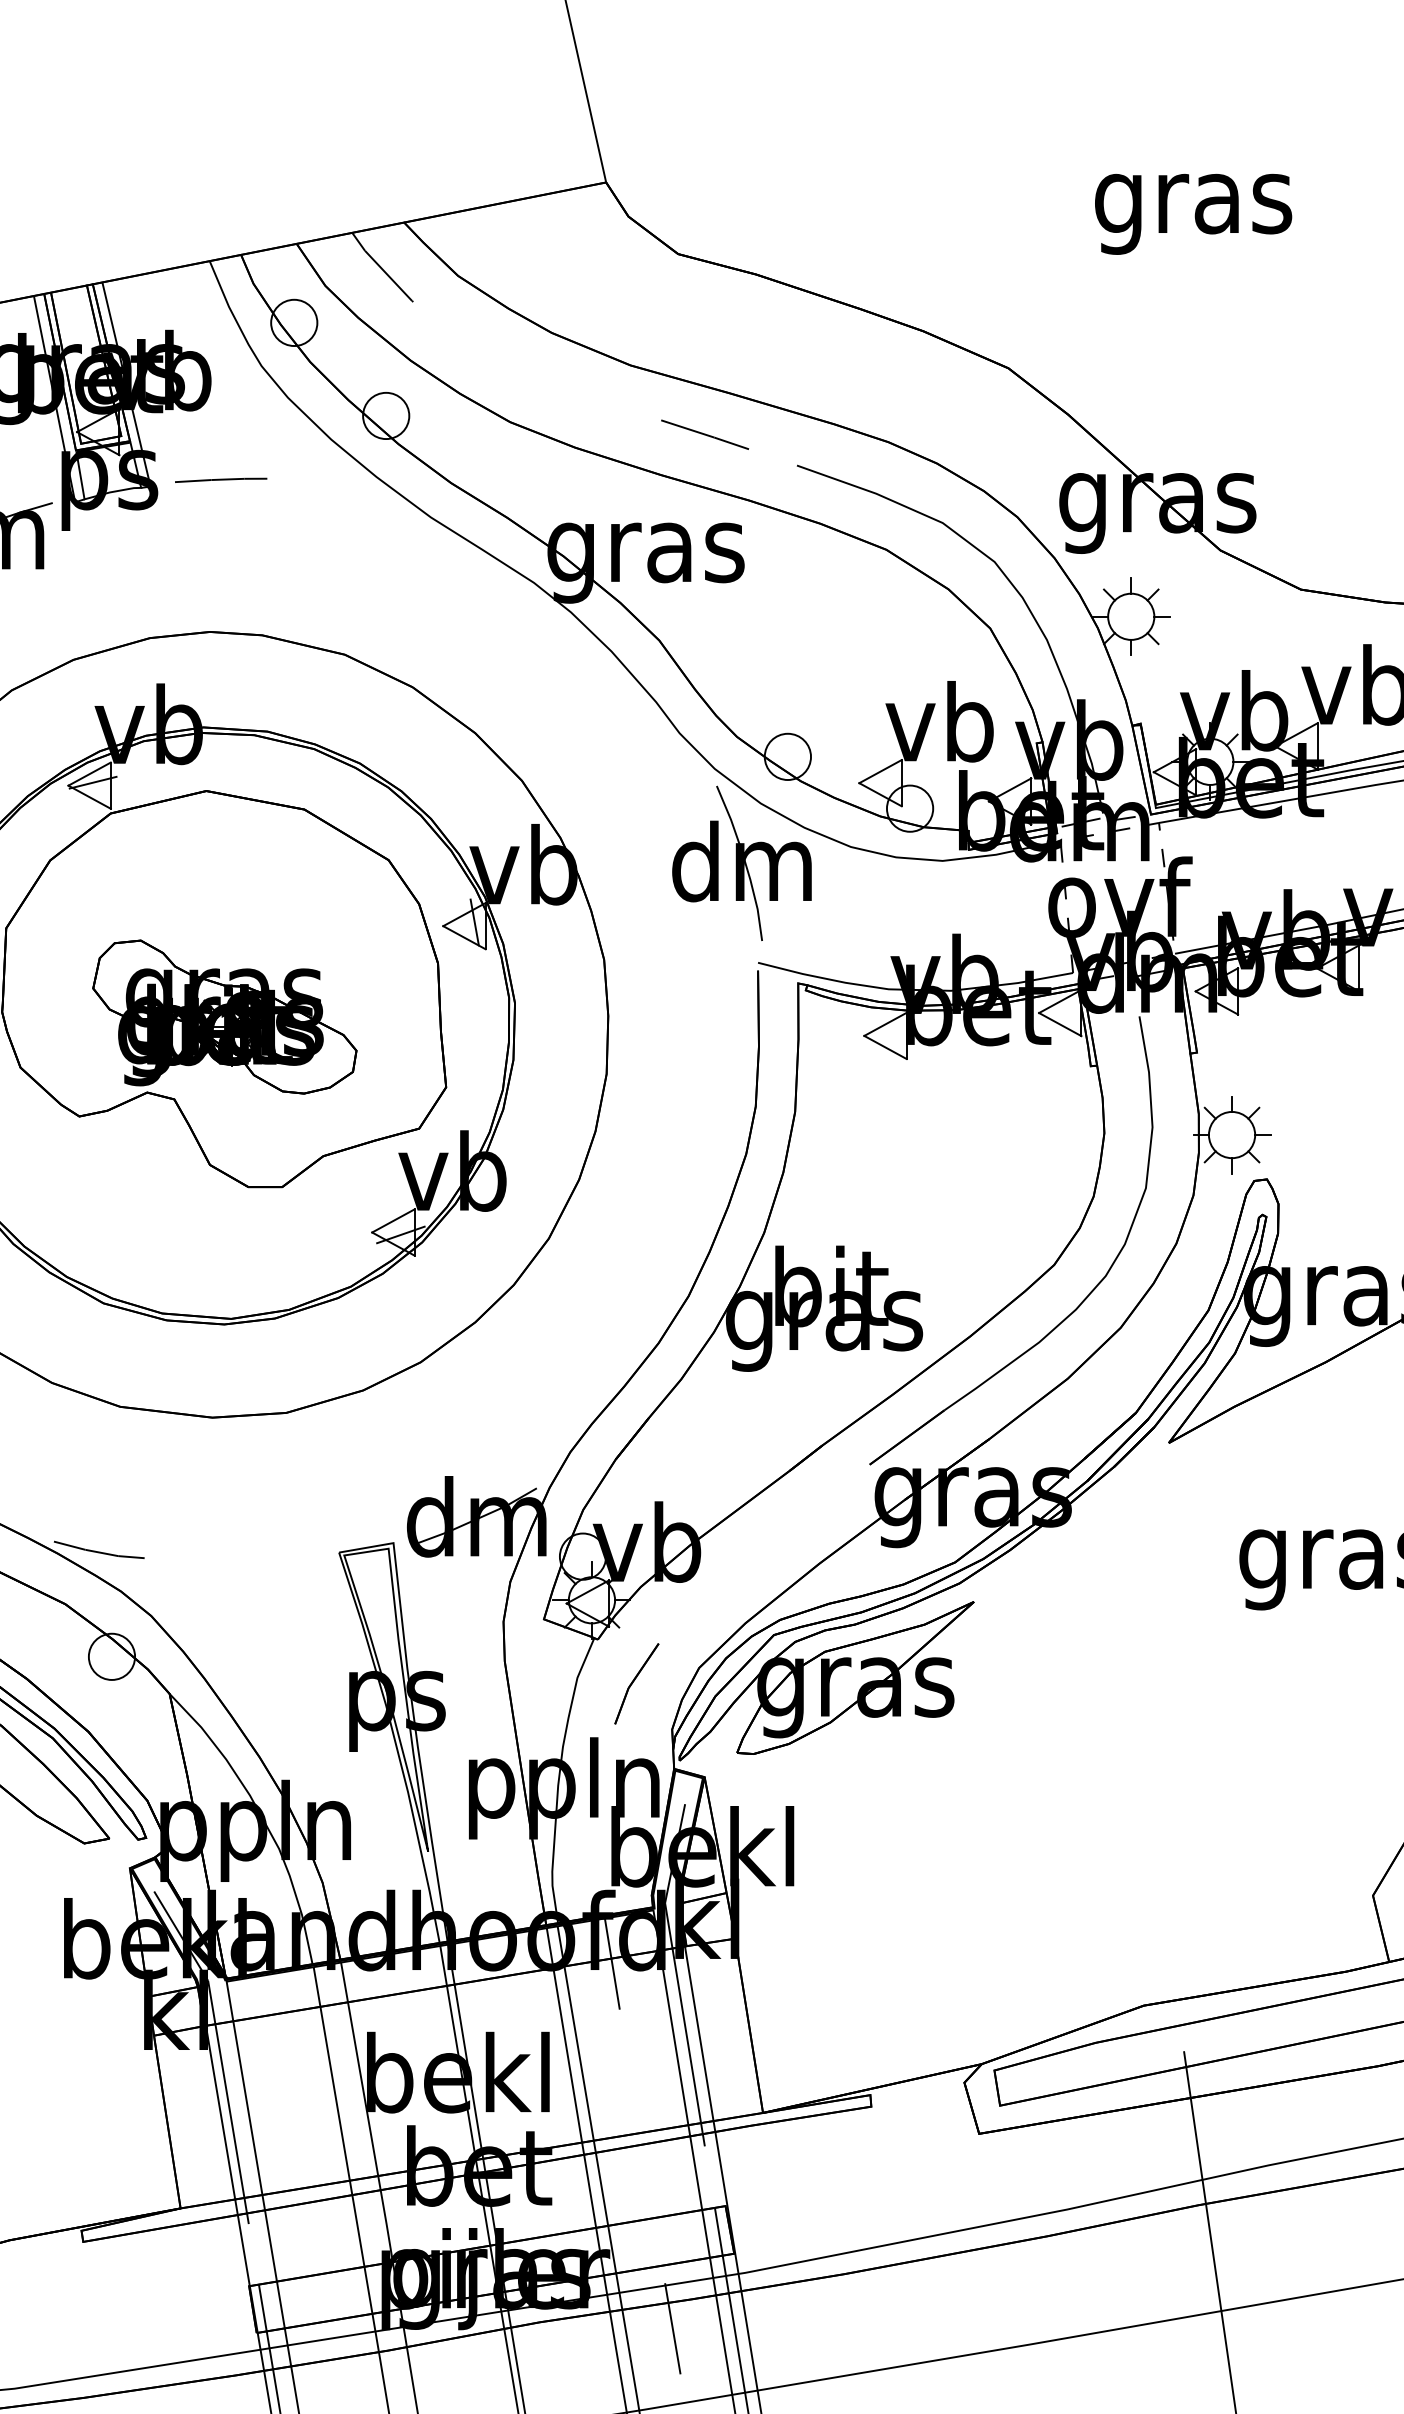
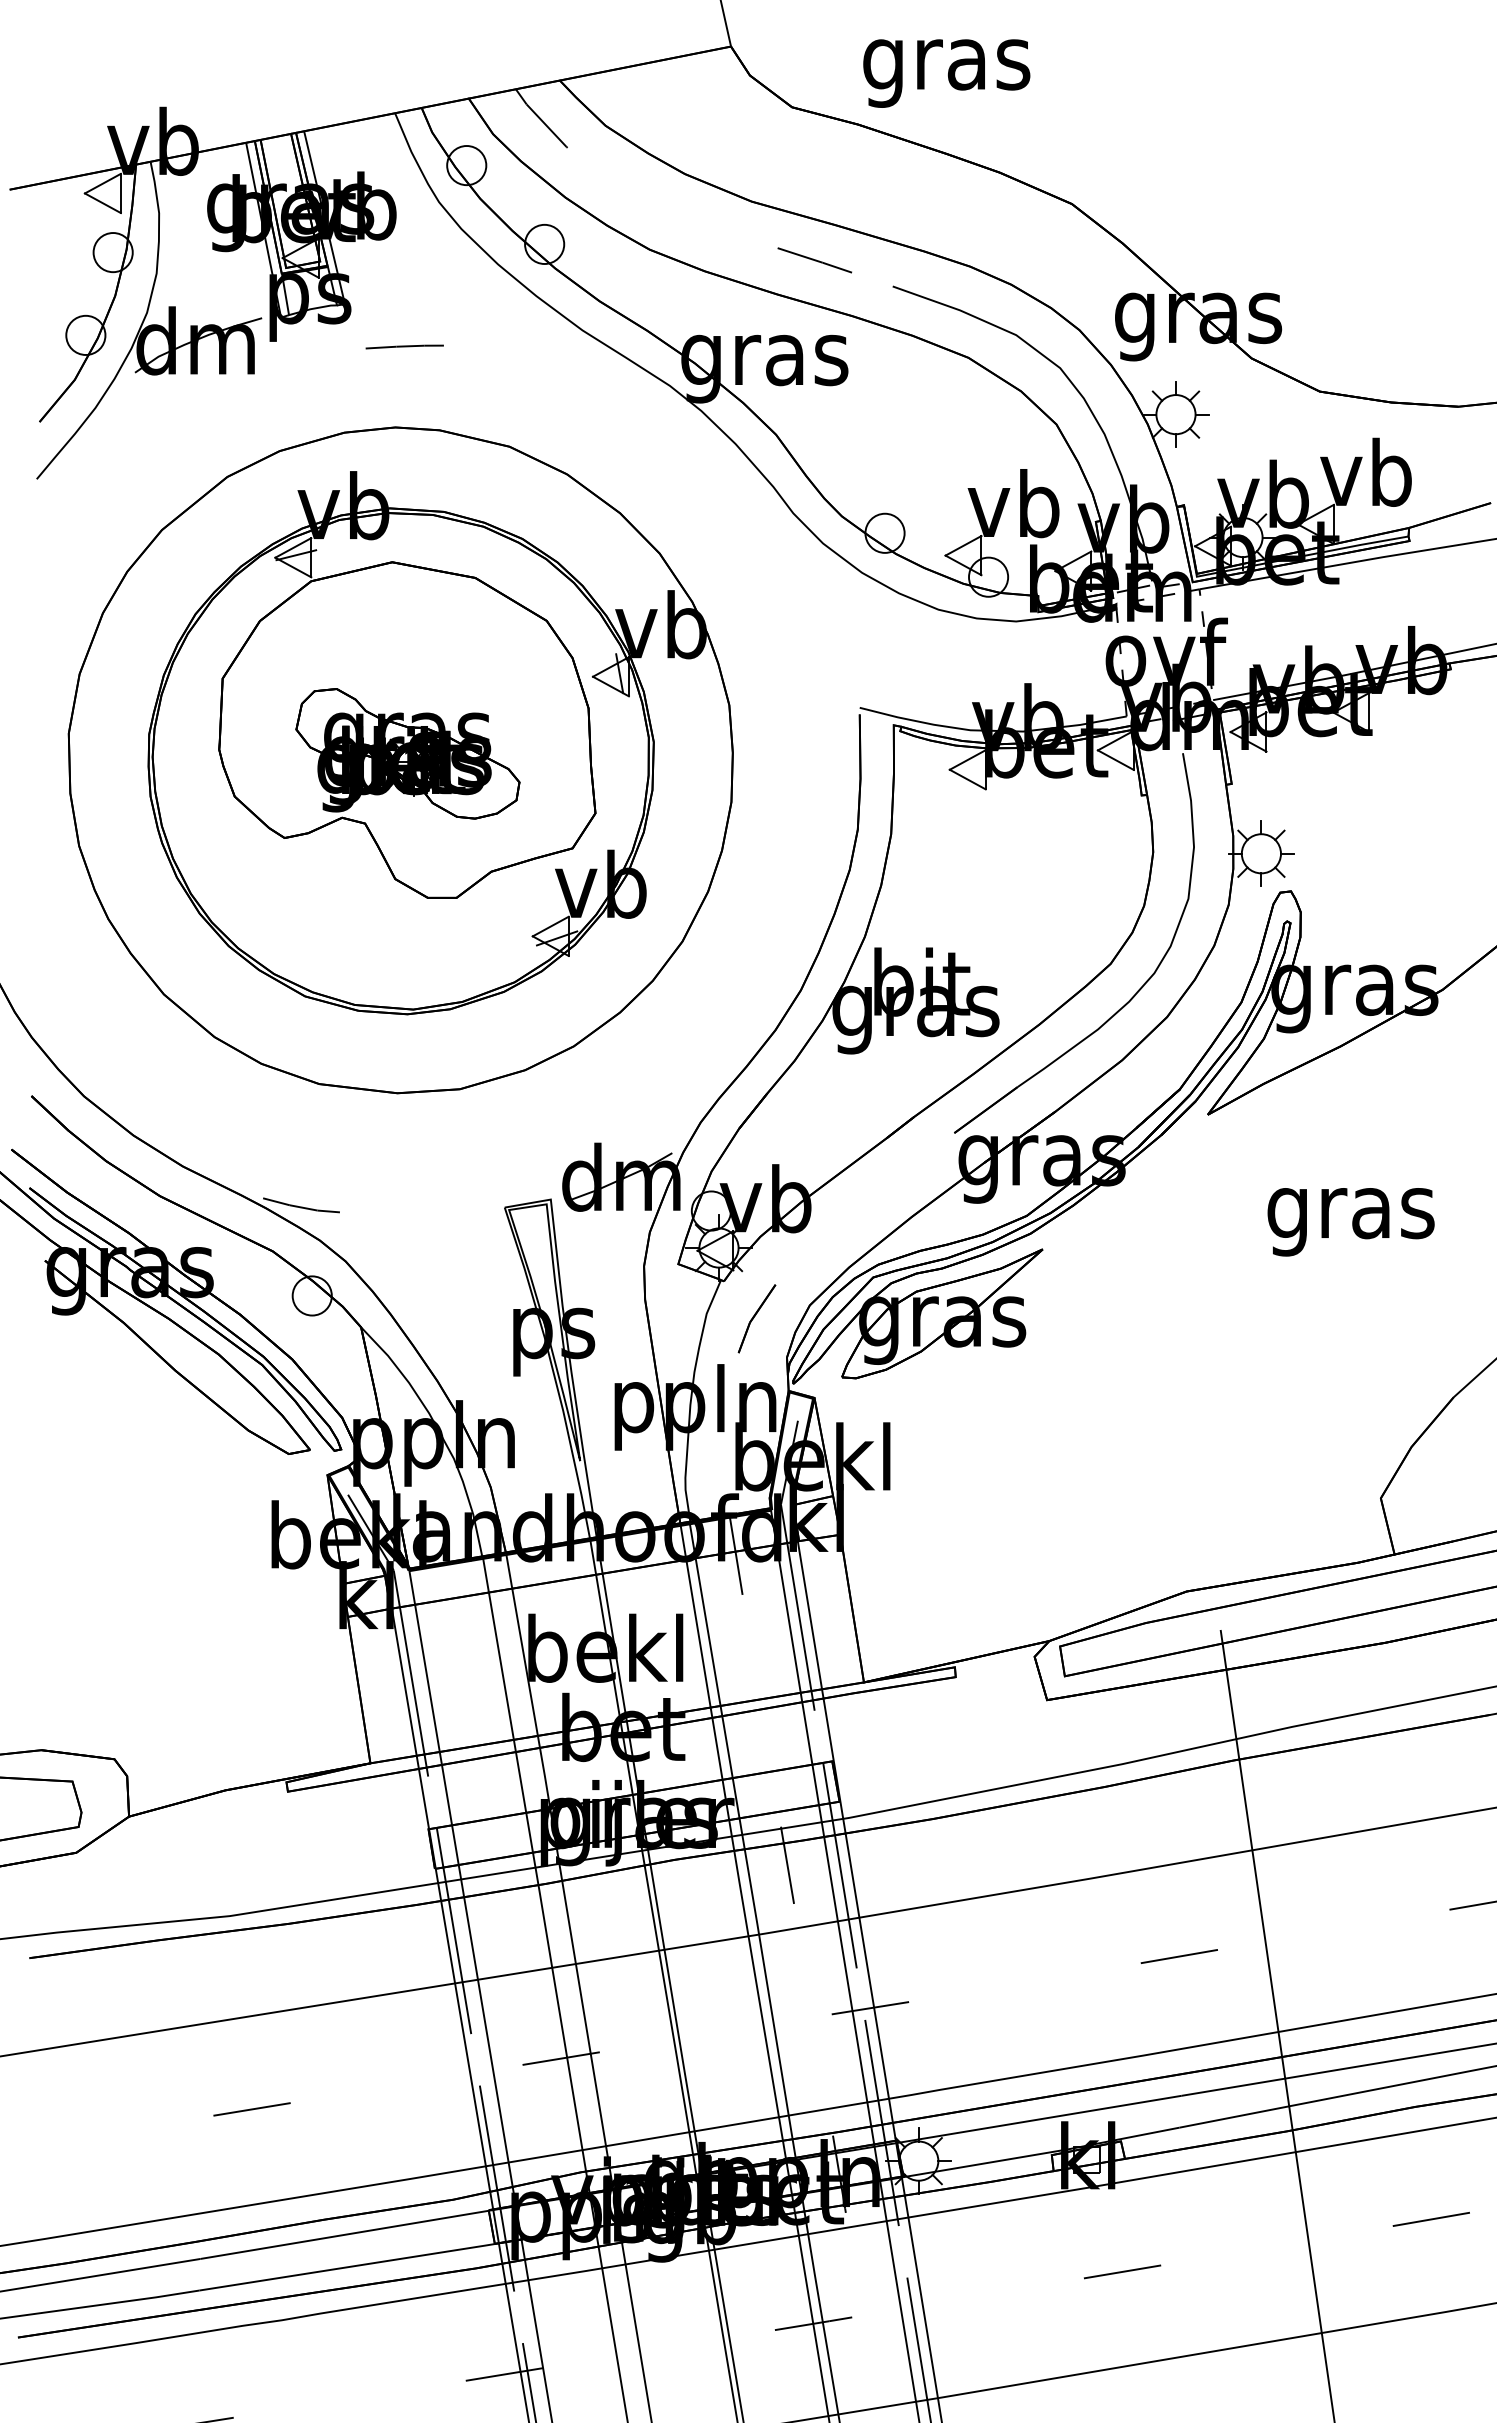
text: (1193, 214) -> (946, 73), moved
line: (220, 479) -> (404, 346), moved
part: (742, 863) -> (846, 623), removed

